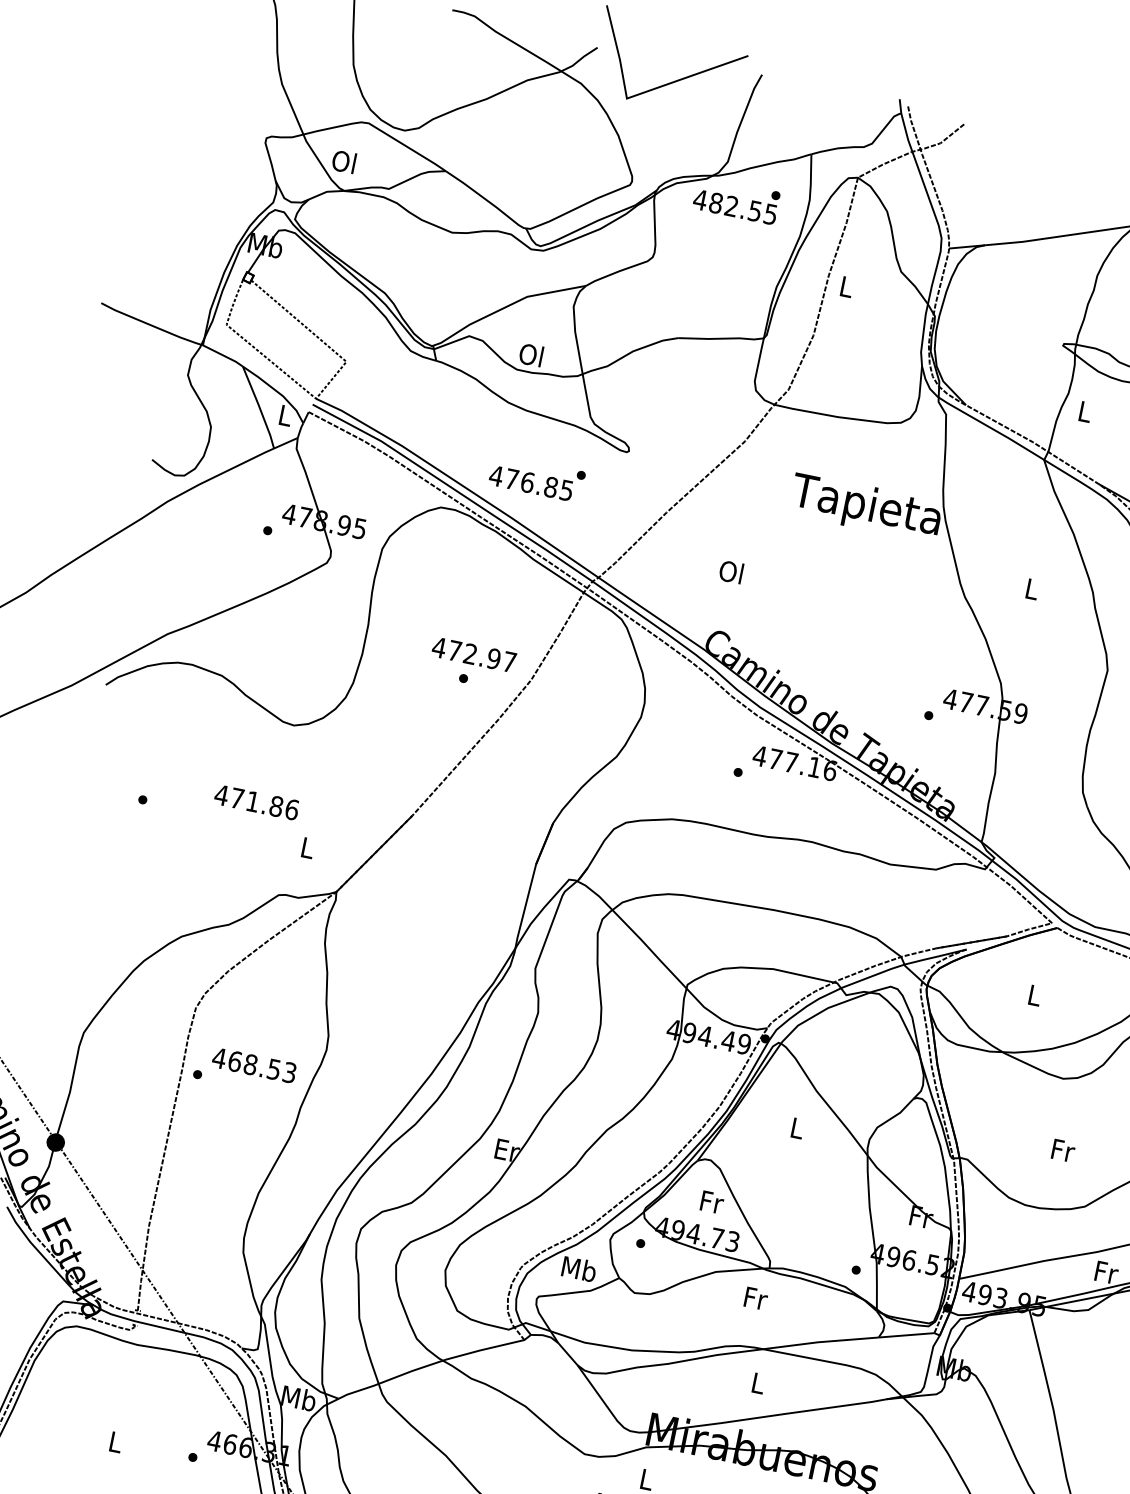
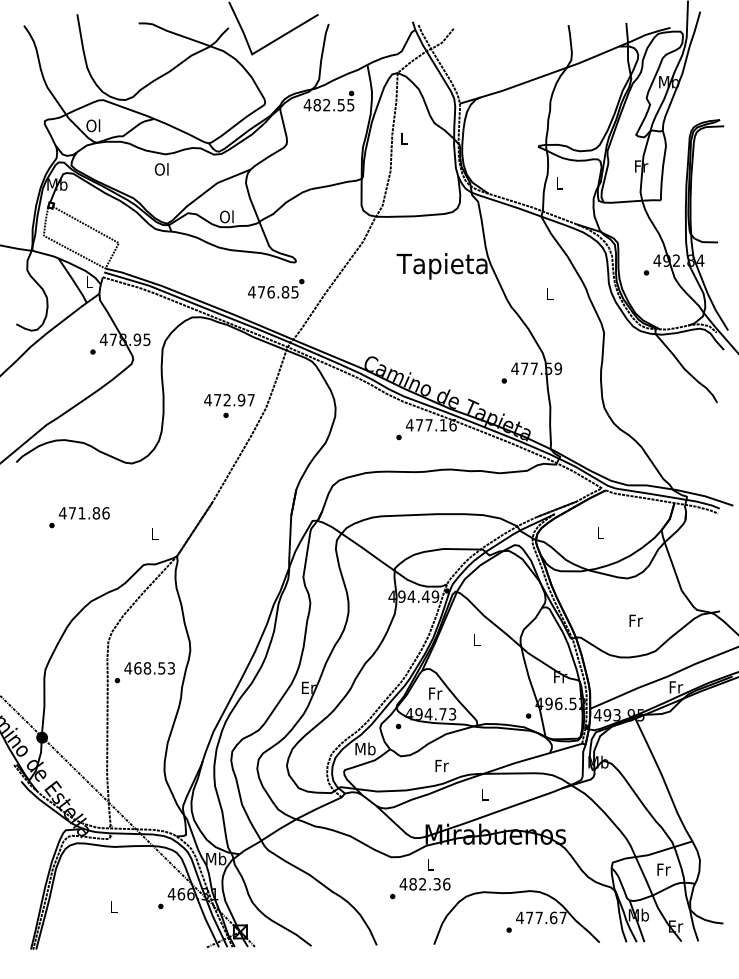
text: (537, 478) -> (276, 288), moved
text: (730, 572) -> (161, 169), moved
text: (255, 802) -> (83, 513), moved
text: (754, 1299) -> (441, 766), moved

